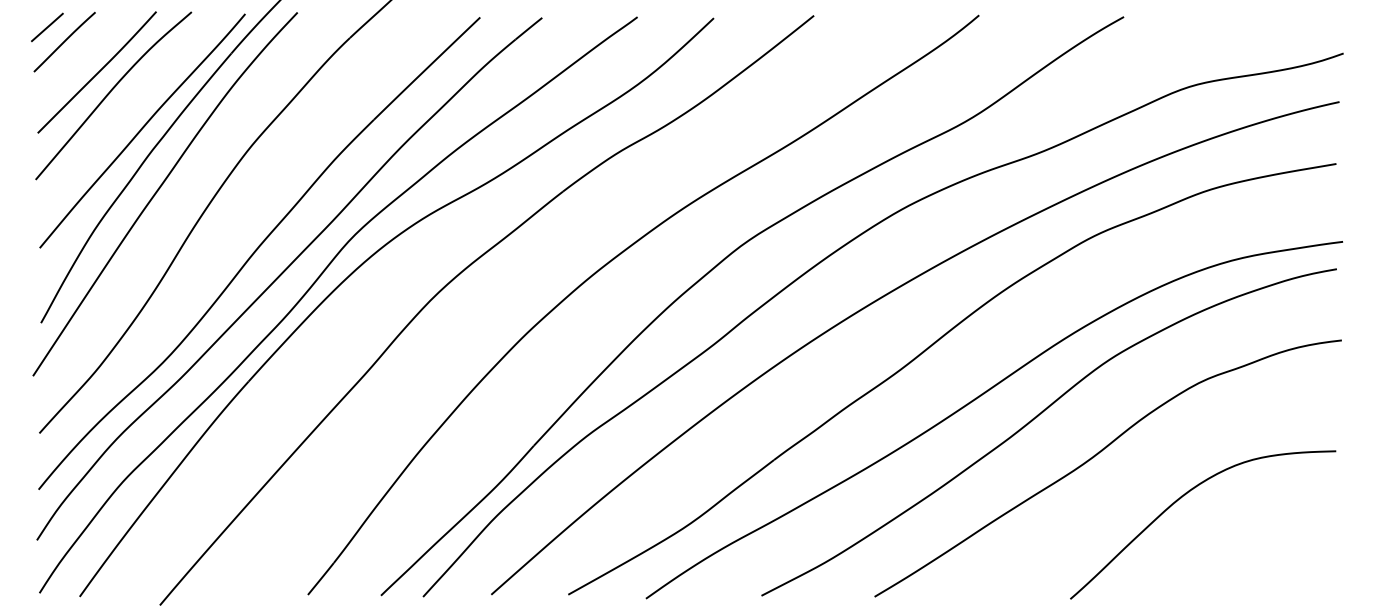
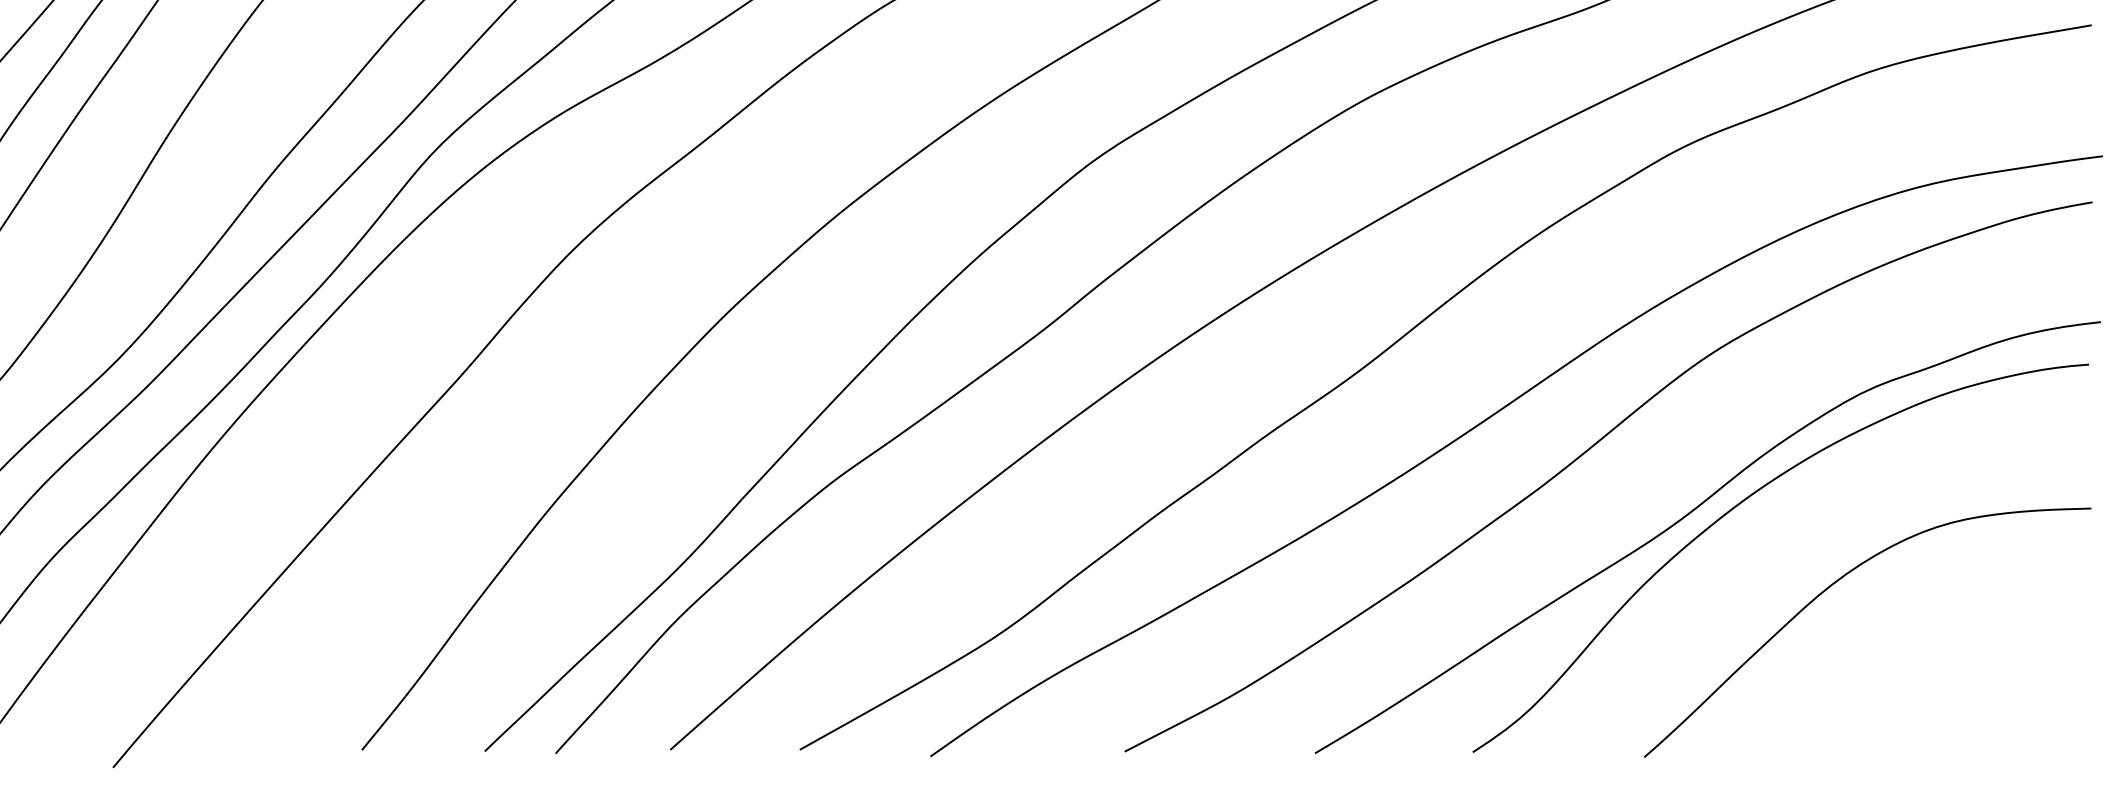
curve: (1127, 449) -> (1740, 505), added

